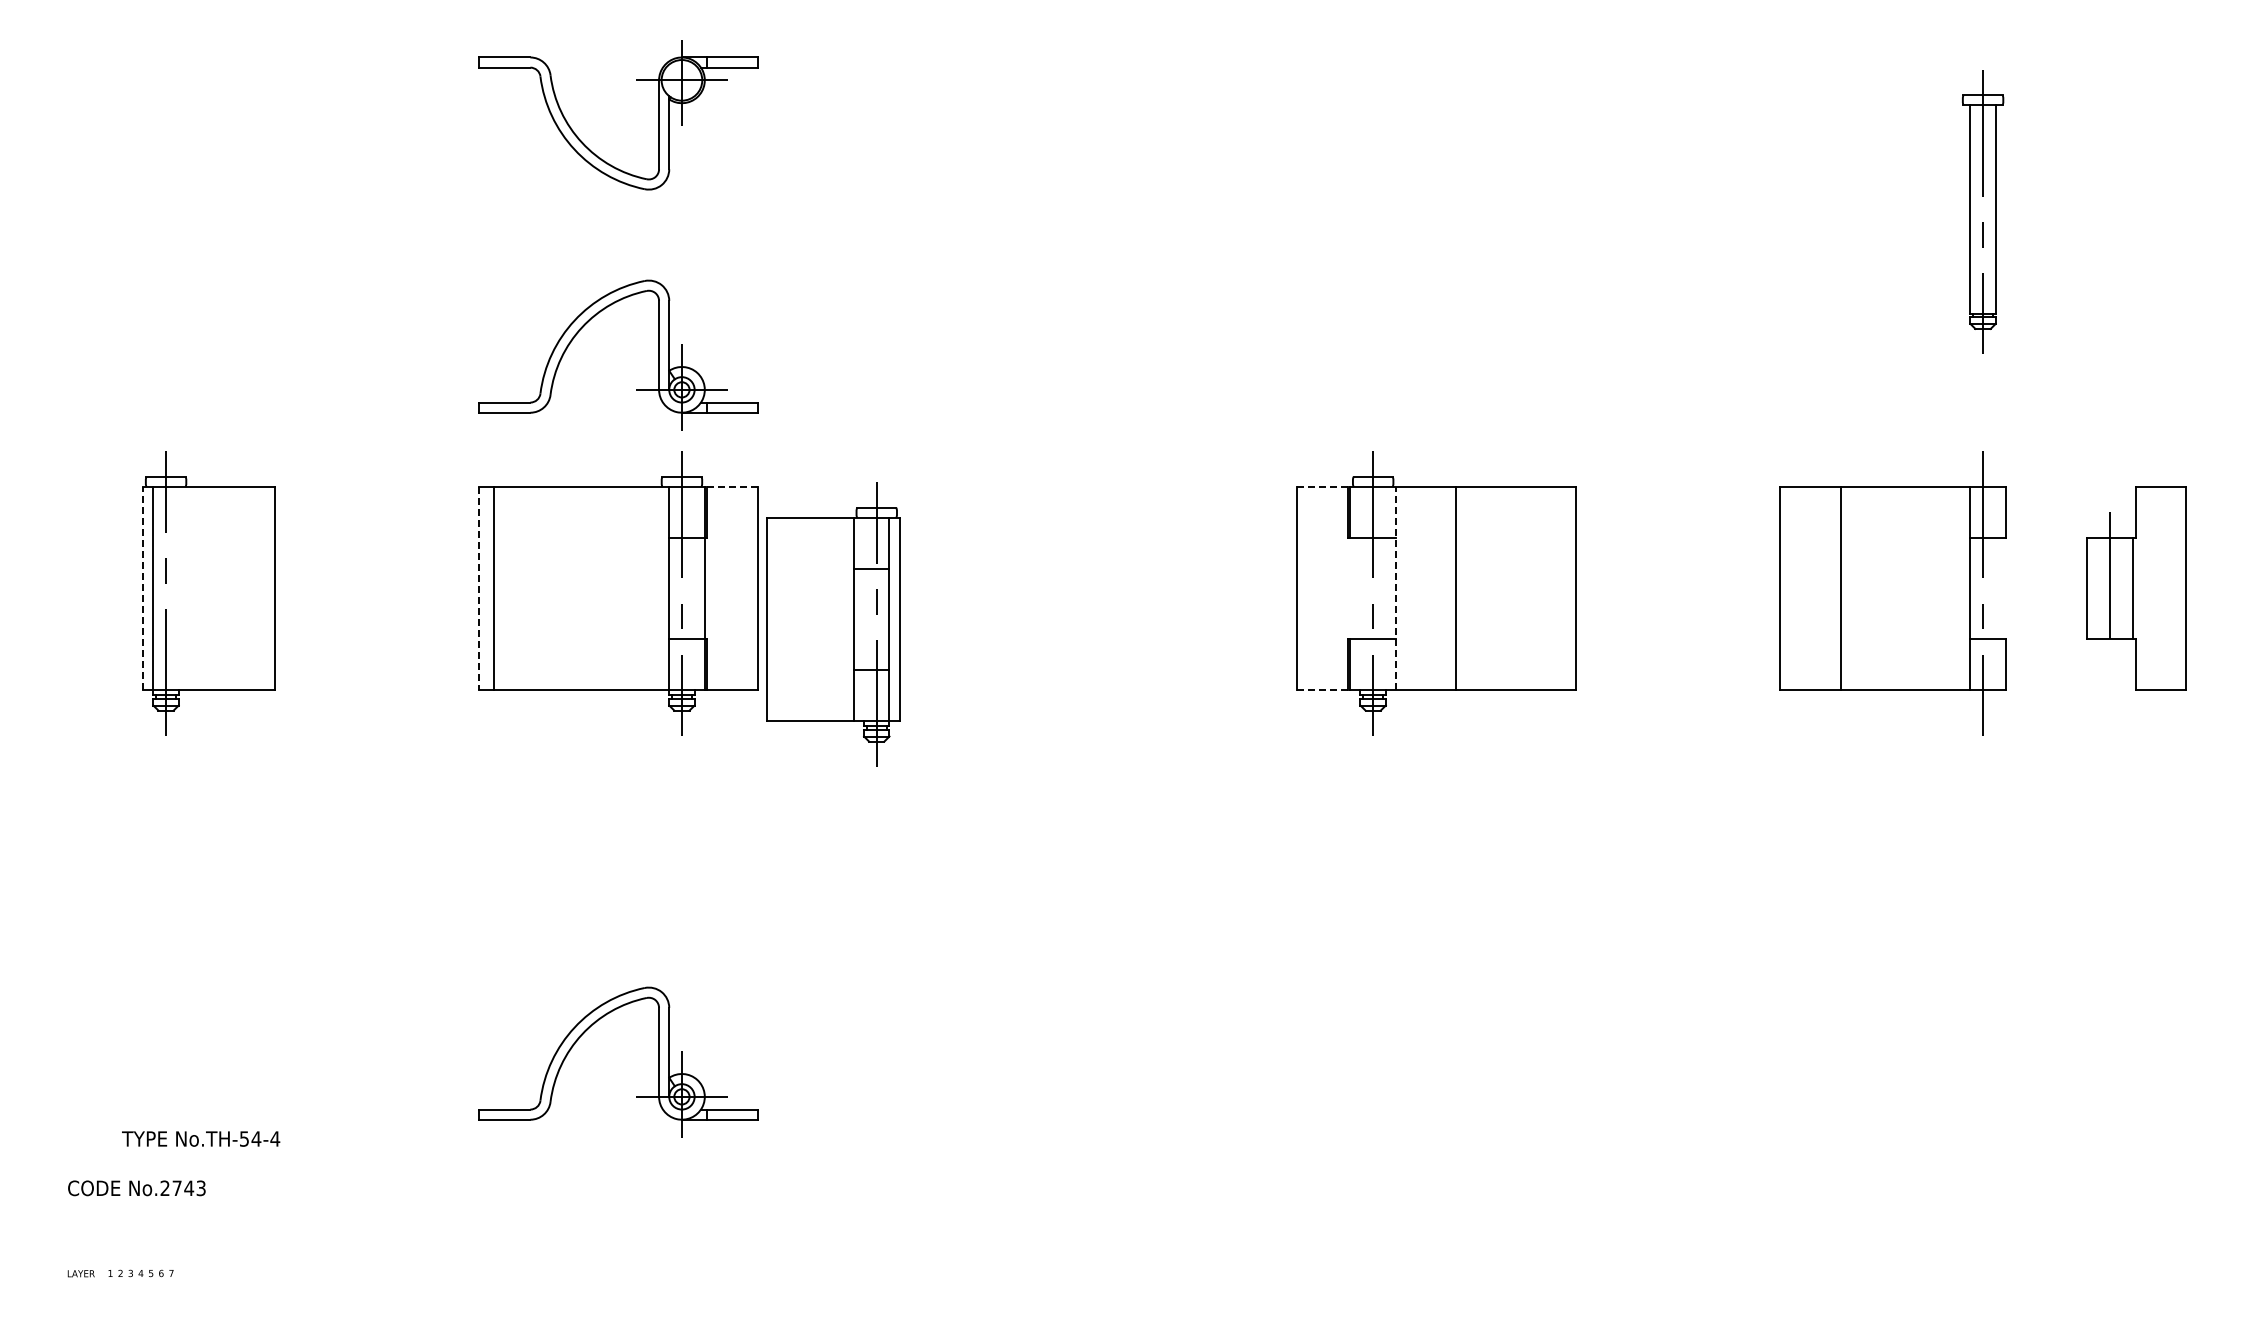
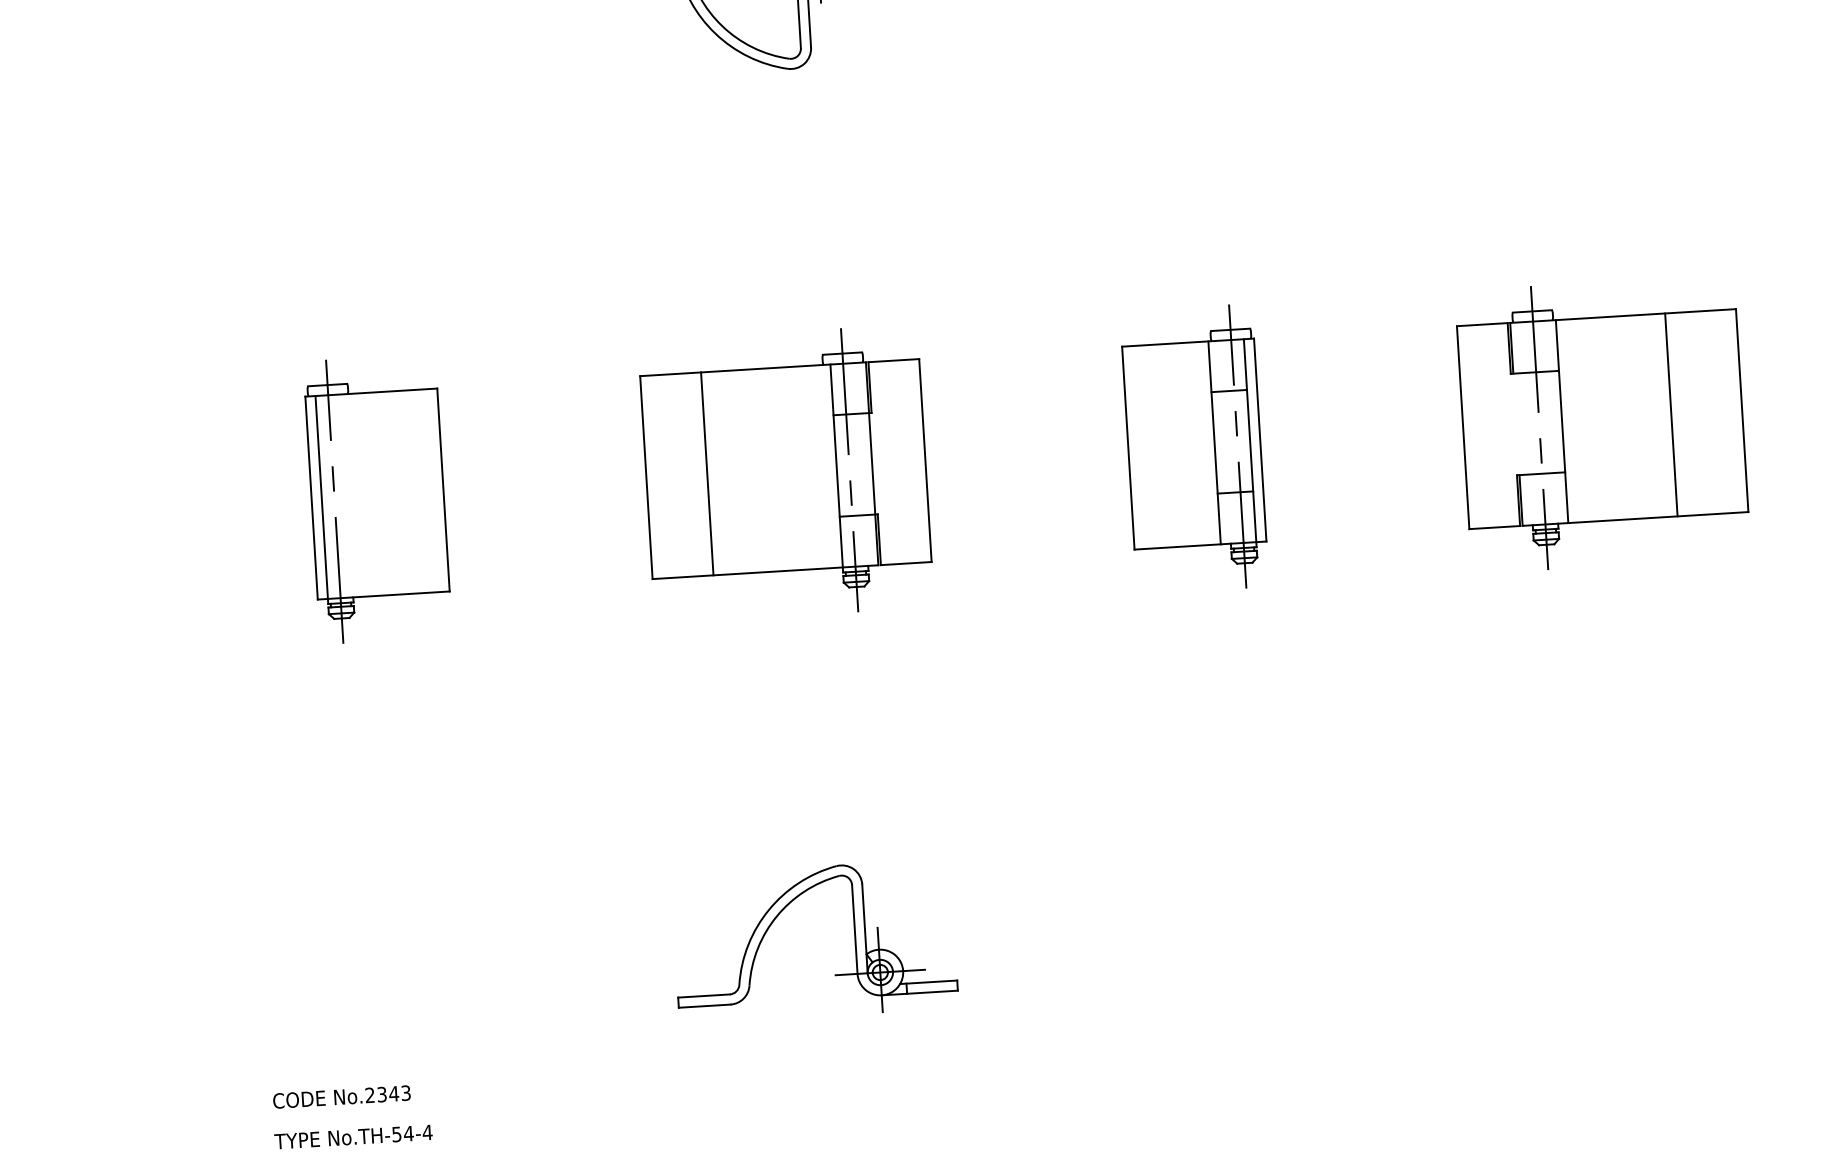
part: (636, 389) -> (791, 269), removed
line: (732, 486) -> (893, 360), dashed -> solid
line: (1322, 486) -> (1482, 324), dashed -> solid
line: (143, 588) -> (311, 497), dashed -> solid
line: (478, 588) -> (646, 477), dashed -> solid
line: (493, 588) -> (707, 473), moved
line: (1396, 588) -> (1562, 421), dashed -> solid
line: (1455, 588) -> (1671, 414), moved
part: (833, 624) -> (1194, 448), moved
line: (1322, 690) -> (1494, 527), dashed -> solid
text: (201, 1138) -> (353, 1136), moved
text: (176, 1188) -> (381, 1094), No.2743 -> No.2343

